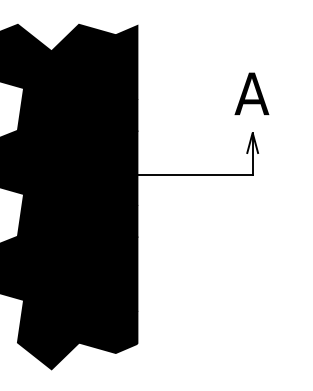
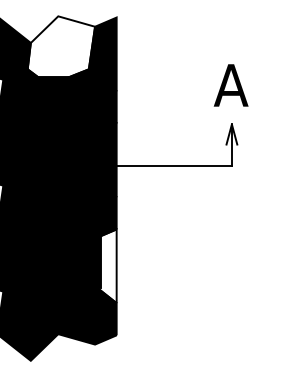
fill: (81, 58) -> (60, 50), removed
fill: (123, 274) -> (102, 266), removed

